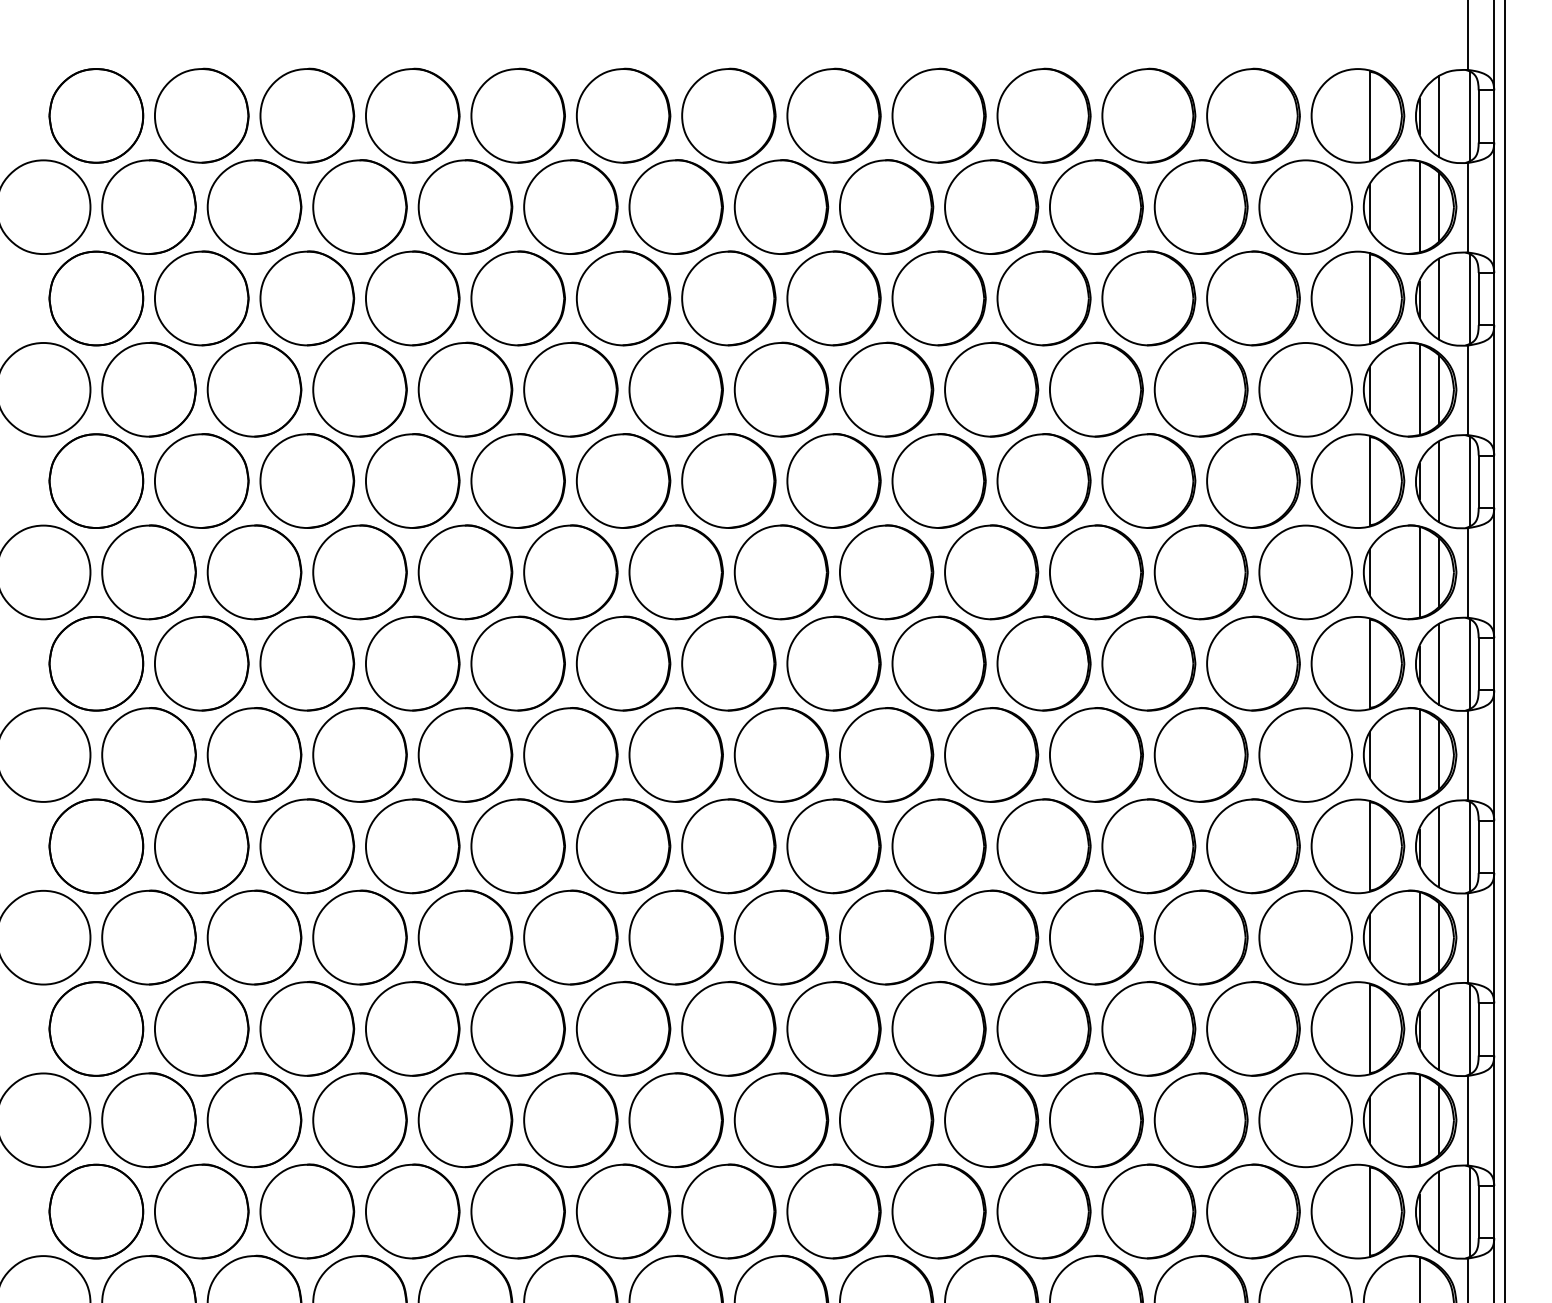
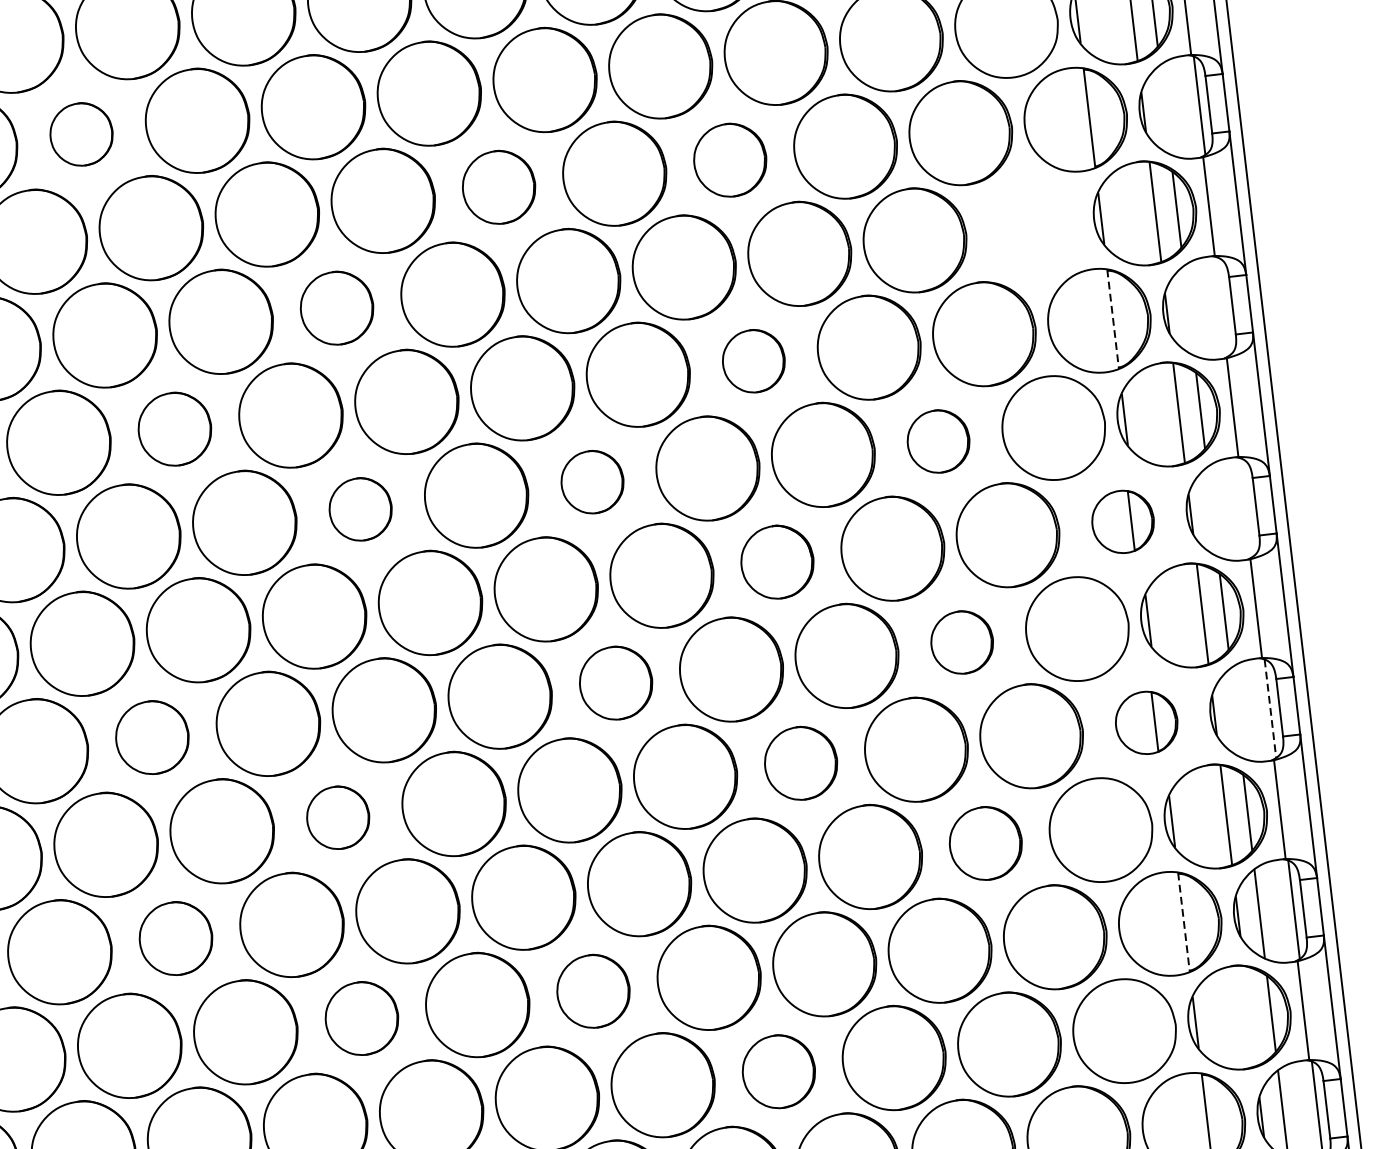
part: (465, 206) -> (81, 133), size x0.6
part: (833, 298) -> (498, 187), size x0.7
part: (1043, 298) -> (729, 160), size x0.7
line: (1439, 298) -> (1165, 109), removed
part: (675, 389) -> (336, 308), size x0.7
part: (1305, 389) -> (1029, 226), removed
part: (517, 480) -> (174, 428), size x0.7
part: (1043, 480) -> (753, 360), size x0.6
line: (1370, 481) -> (1113, 319), solid -> dashed
line: (1439, 481) -> (1189, 310), removed
line: (1470, 481) -> (1223, 306), removed
part: (675, 572) -> (360, 509), size x0.6
part: (886, 572) -> (592, 482), size x0.6
part: (1200, 572) -> (937, 441), size x0.6
part: (1043, 663) -> (776, 562), size x0.7
part: (1357, 663) -> (1122, 521), size x0.6
line: (1470, 663) -> (1246, 506), removed
line: (1439, 664) -> (1212, 512), removed
part: (465, 754) -> (152, 737), size x0.7
part: (886, 754) -> (615, 682), size x0.7
part: (1200, 754) -> (961, 642), size x0.6
part: (623, 846) -> (338, 817), size x0.6
part: (1043, 846) -> (800, 763), size x0.7
part: (1357, 846) -> (1146, 723), size x0.6
line: (1439, 846) -> (1236, 712), removed
line: (1470, 846) -> (1270, 708), solid -> dashed
part: (465, 937) -> (176, 938), size x0.7
part: (1200, 937) -> (985, 843), size x0.7
part: (623, 1028) -> (361, 1018), size x0.7
part: (833, 1028) -> (592, 991), size x0.7
line: (1370, 1029) -> (1184, 922), solid -> dashed
line: (1419, 1119) -> (1249, 1015), removed
part: (991, 1120) -> (778, 1072), size x0.7

